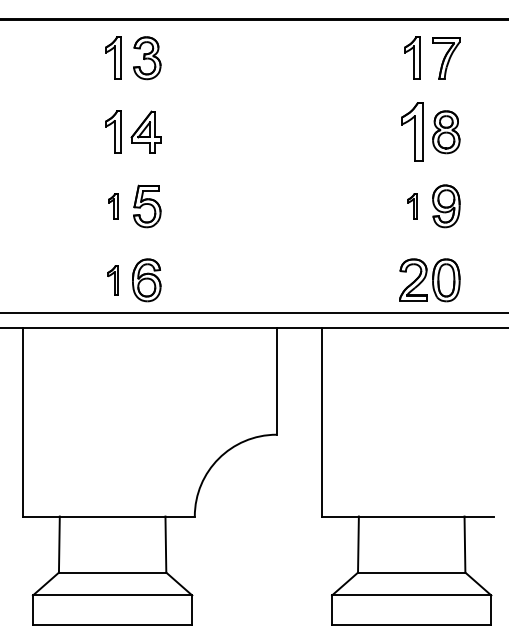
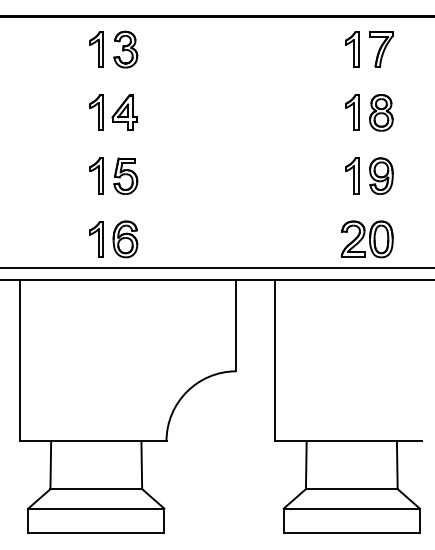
part: (412, 131) -> (352, 112), size x0.71
part: (112, 205) -> (96, 175), size x1.67
part: (412, 205) -> (352, 175), size x1.67
part: (112, 280) -> (96, 239), size x1.43

